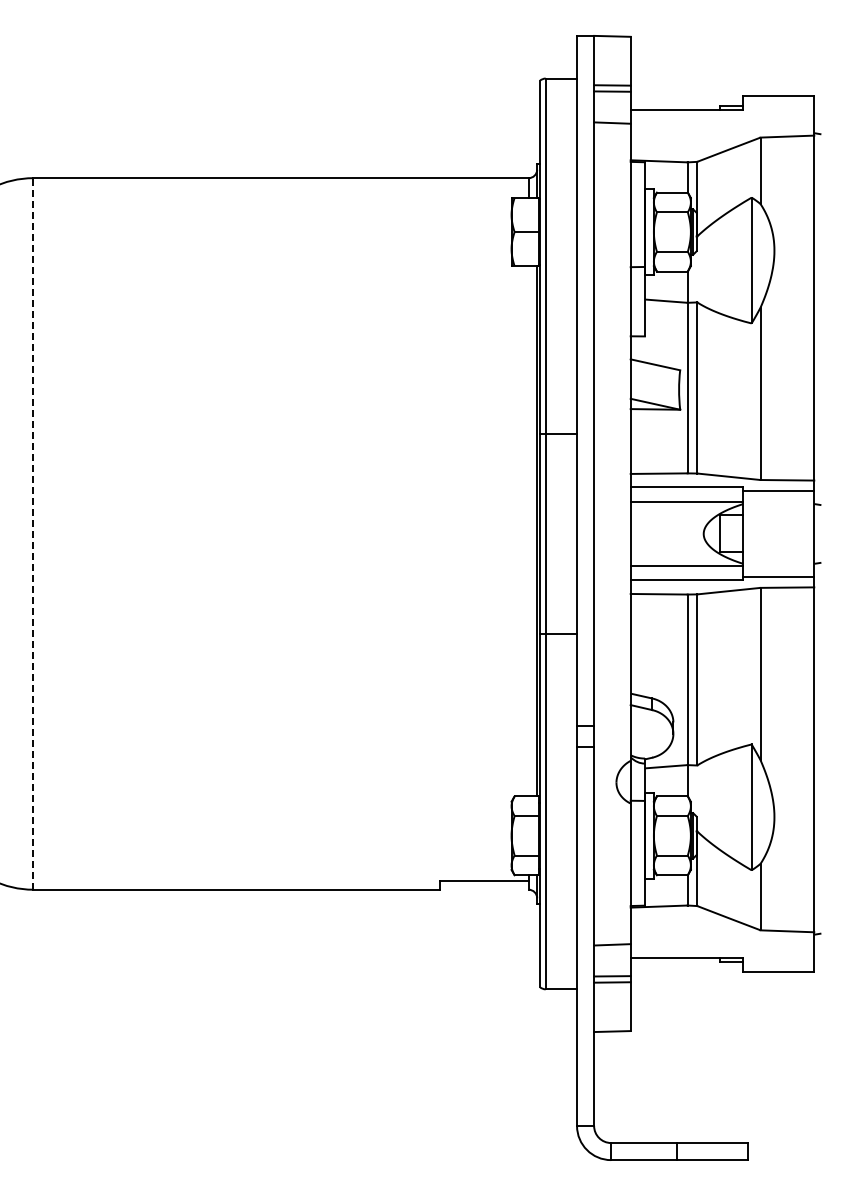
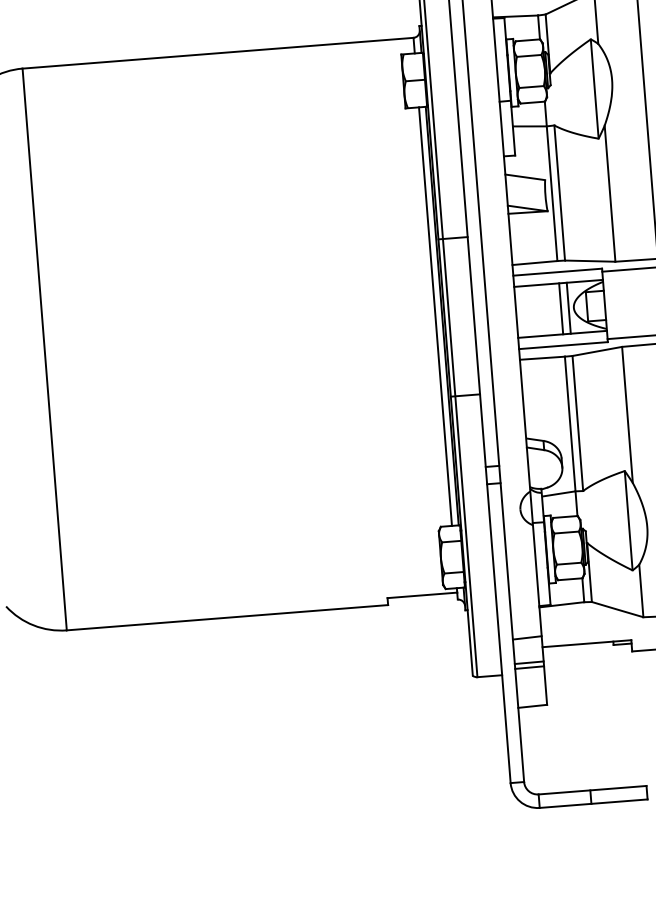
line: (528, 531) -> (435, 316), added
line: (33, 533) -> (44, 349), dashed -> solid
line: (687, 533) -> (561, 308), added
line: (697, 533) -> (568, 307), added

